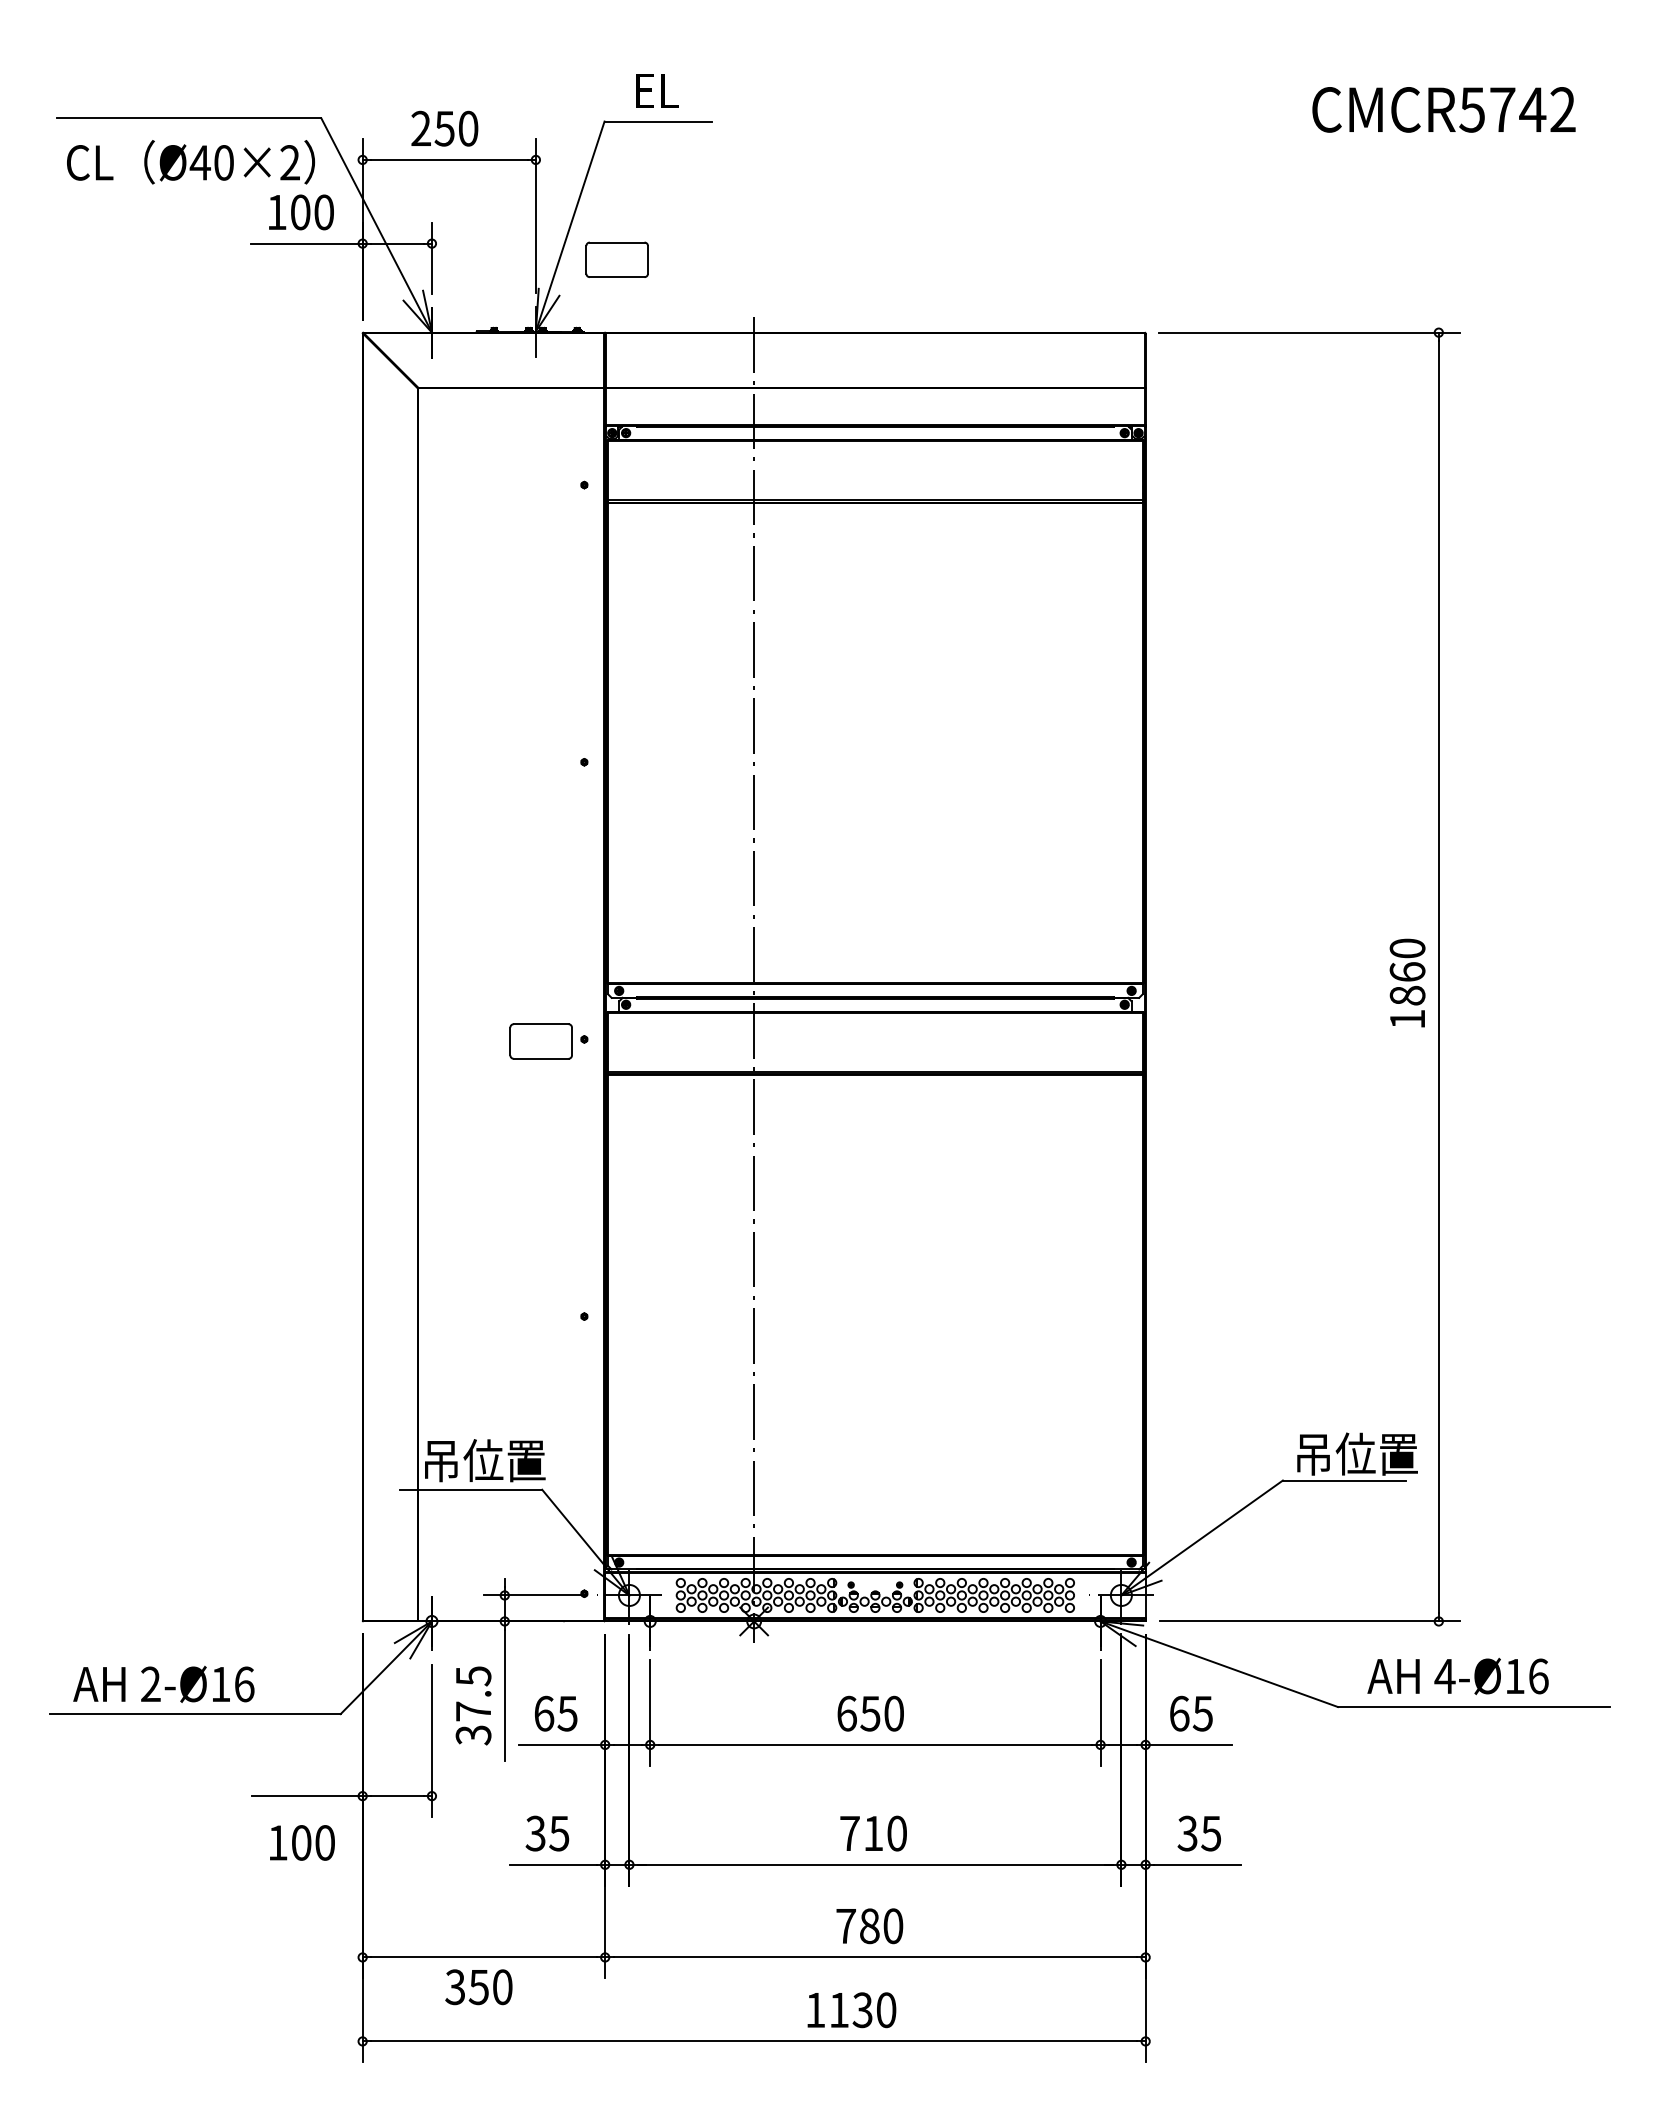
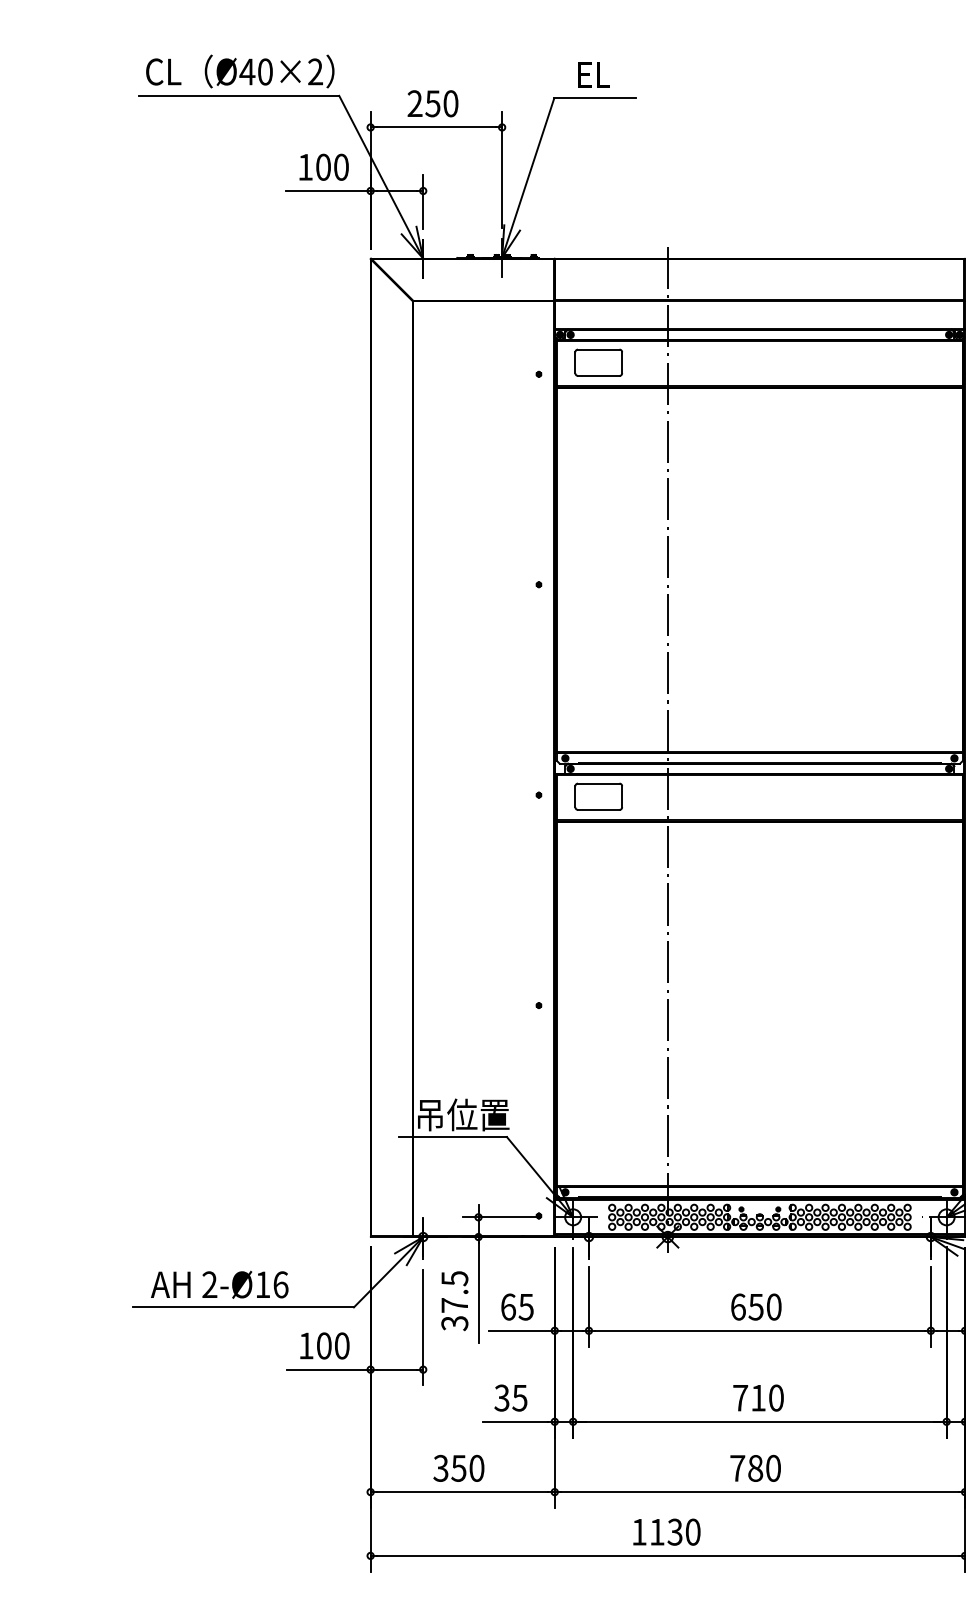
text: (191, 162) -> (240, 71), moved
part: (616, 259) -> (598, 362), moved
part: (540, 1041) -> (598, 796), moved
text: (302, 1842) -> (324, 1345), moved
text: (478, 1987) -> (458, 1468), moved
text: (851, 2010) -> (666, 1532), moved

